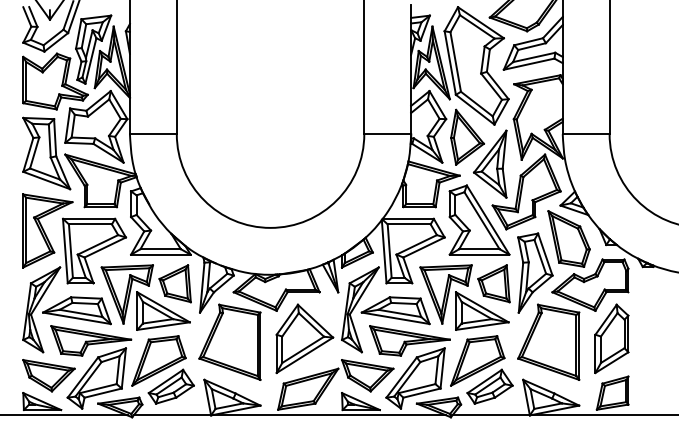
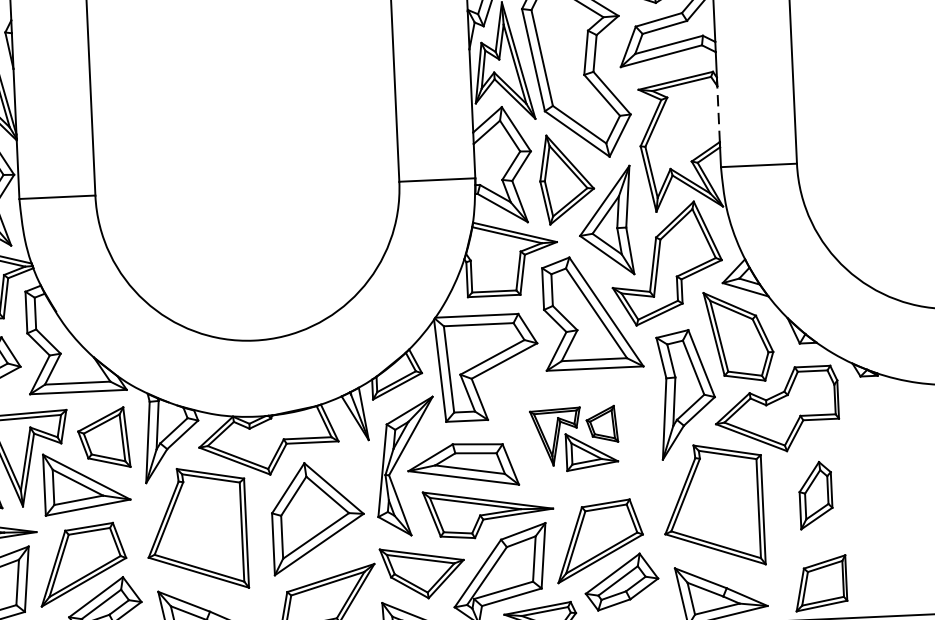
line: (562, 100) -> (718, 112), solid -> dashed
part: (464, 297) -> (573, 439), size x0.6
part: (611, 338) -> (815, 494), size x0.6

